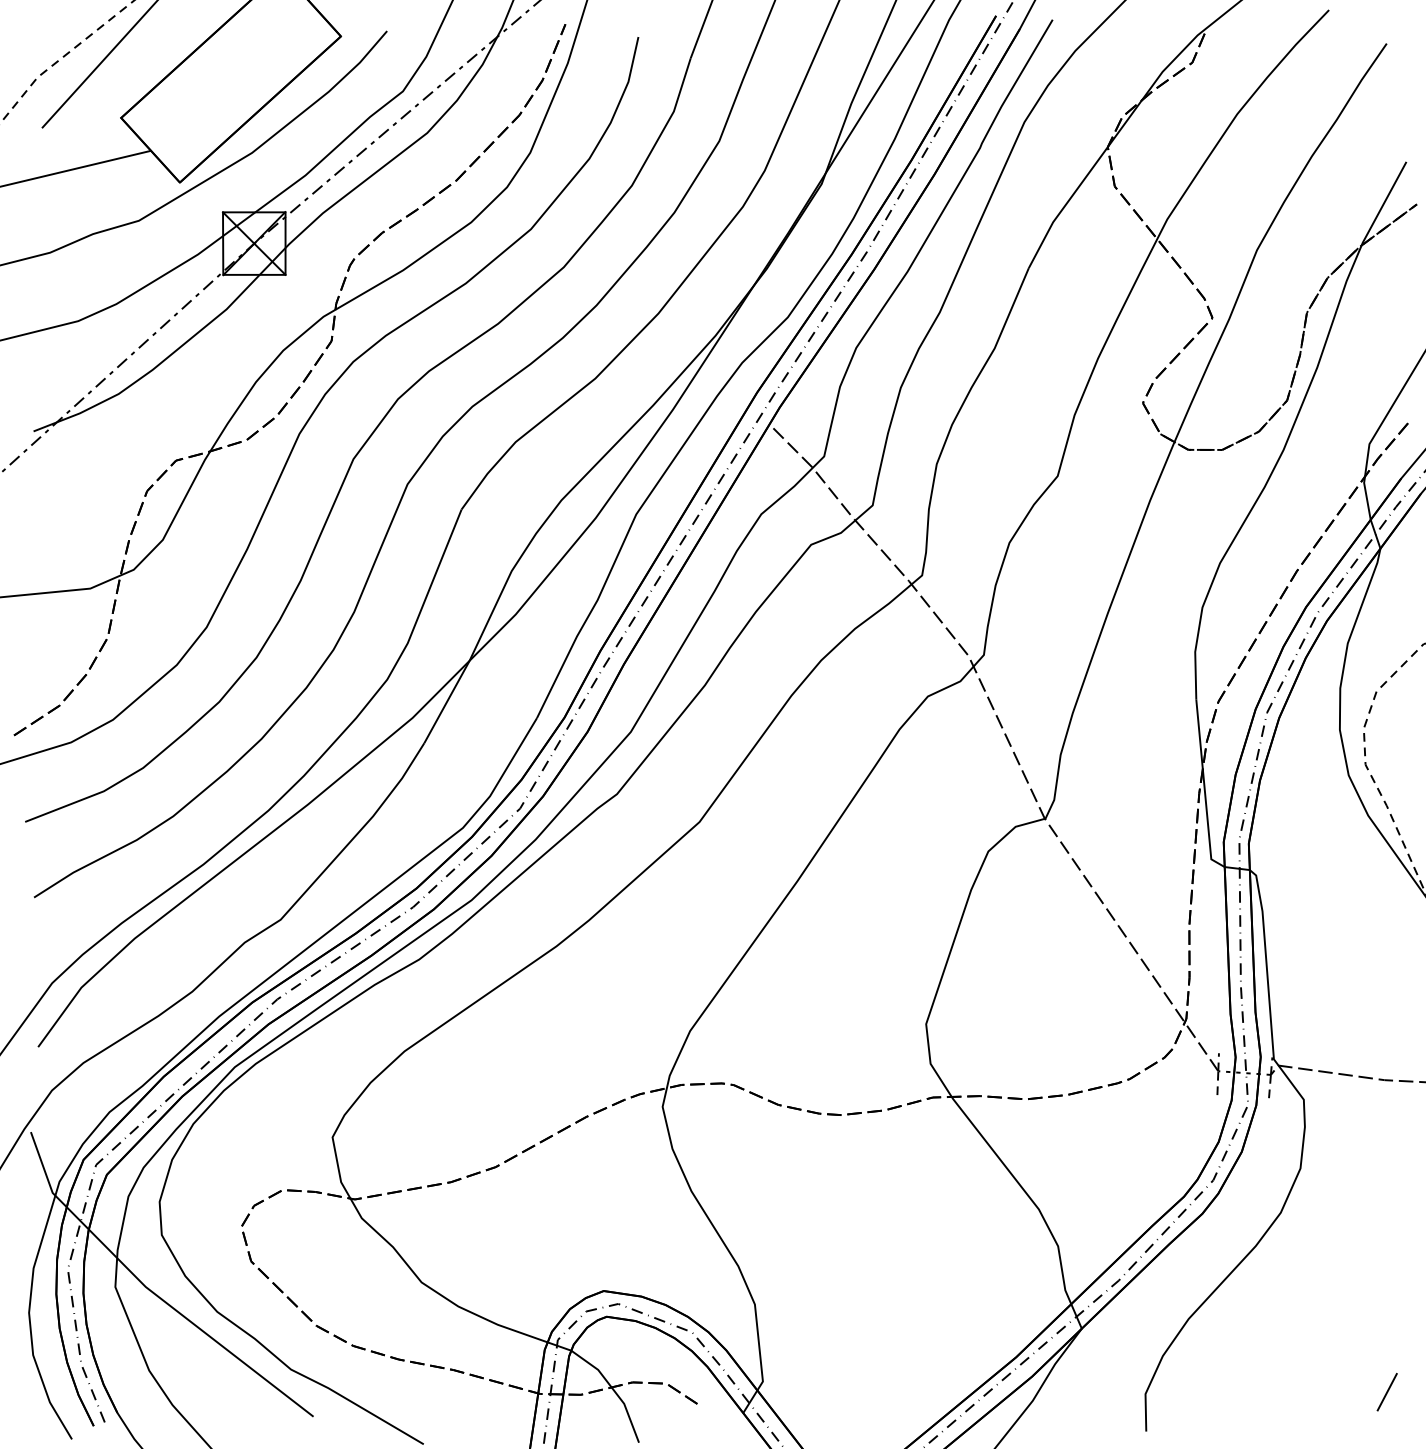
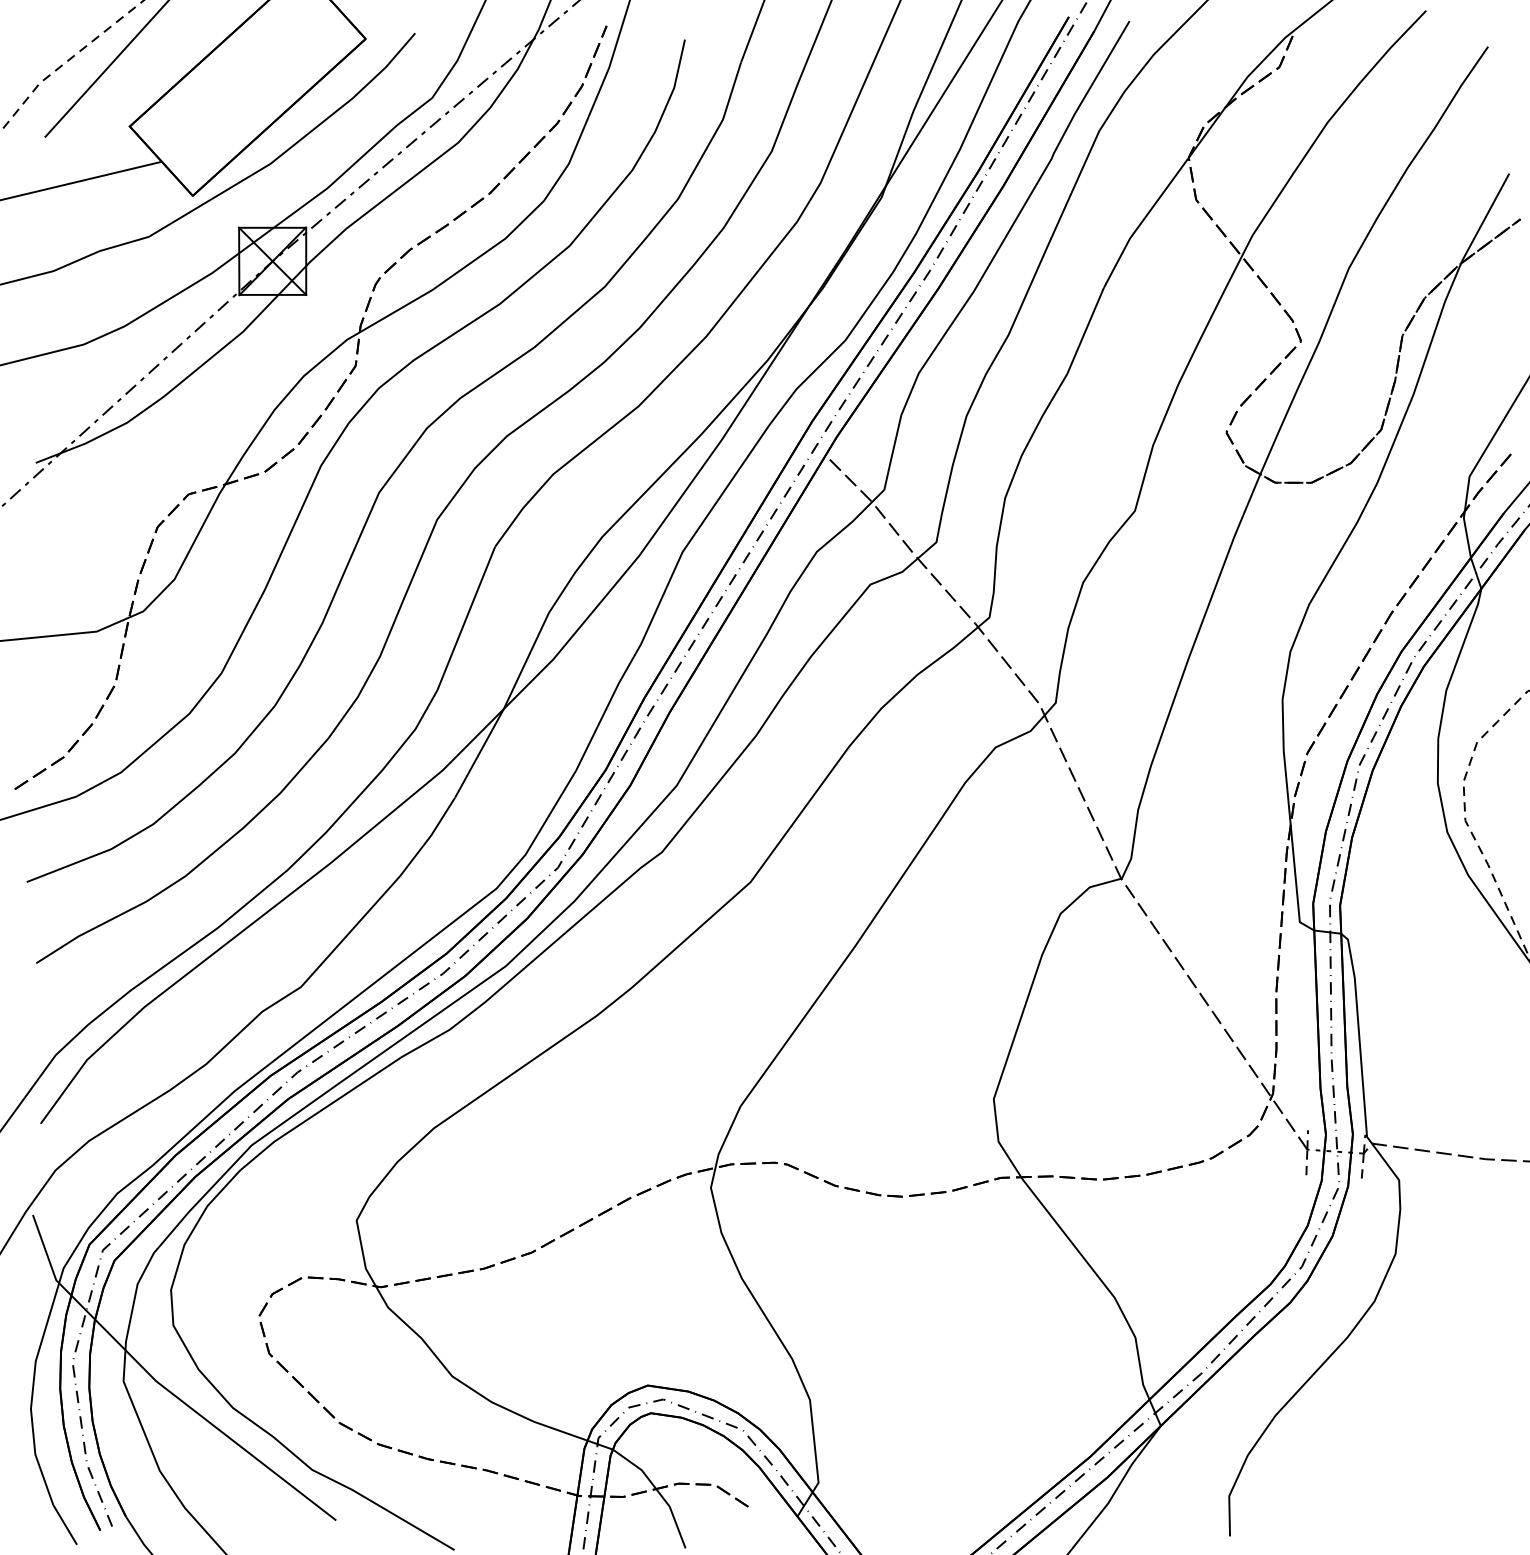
line: (1387, 1391) -> (1488, 1493), removed

